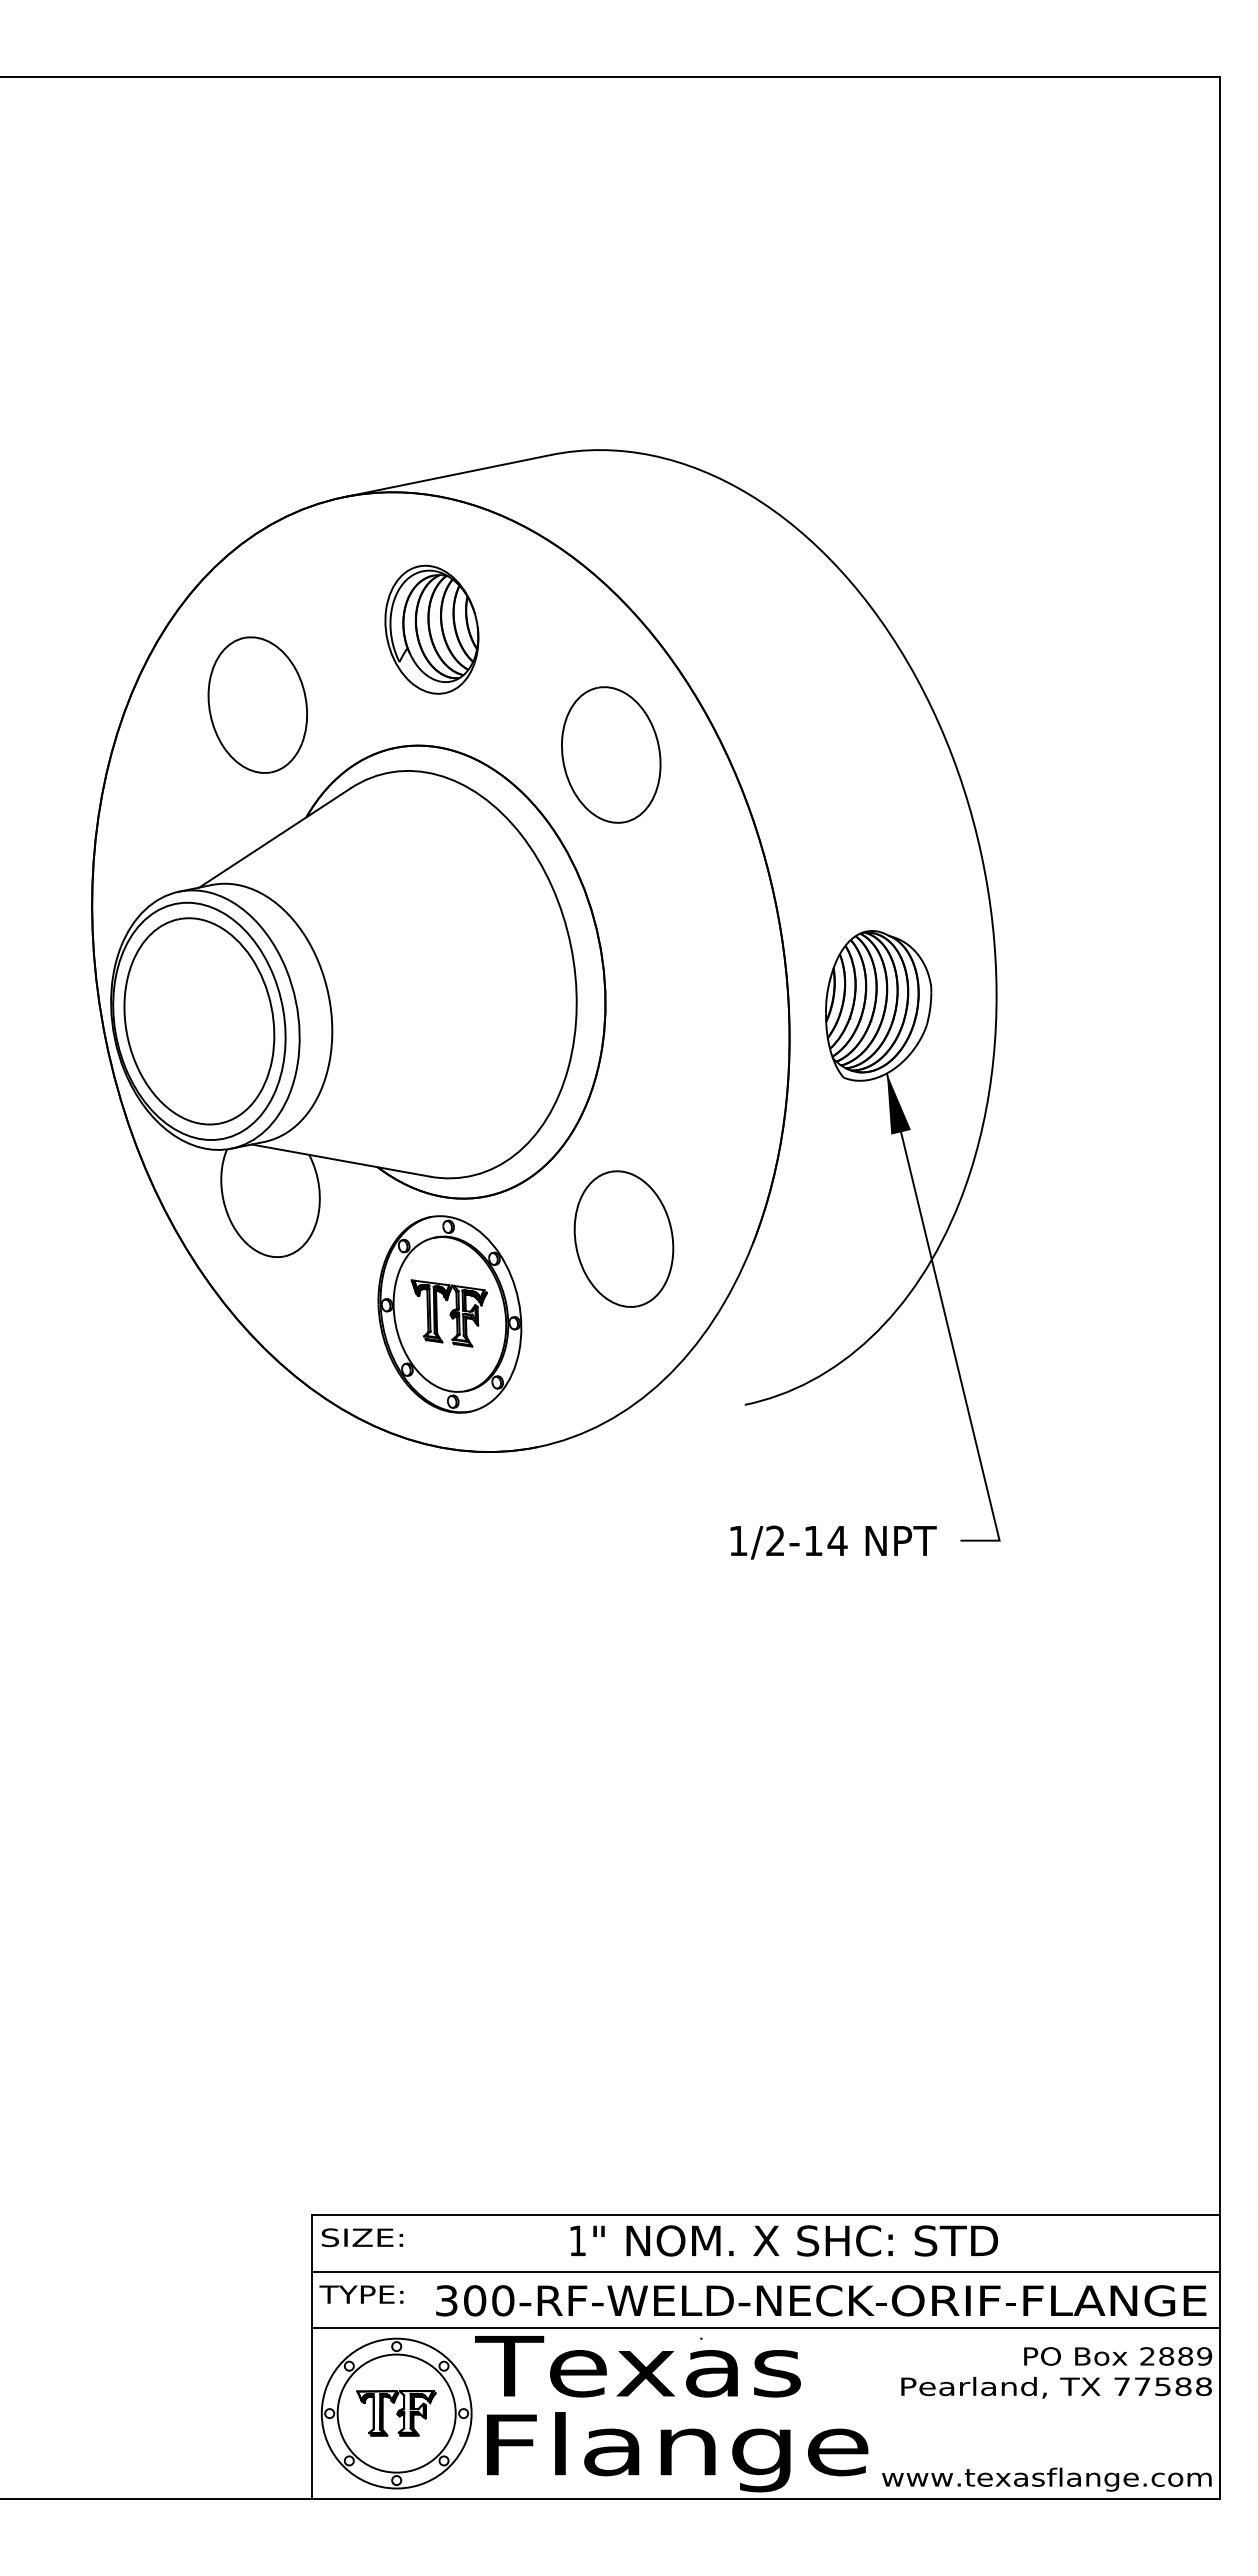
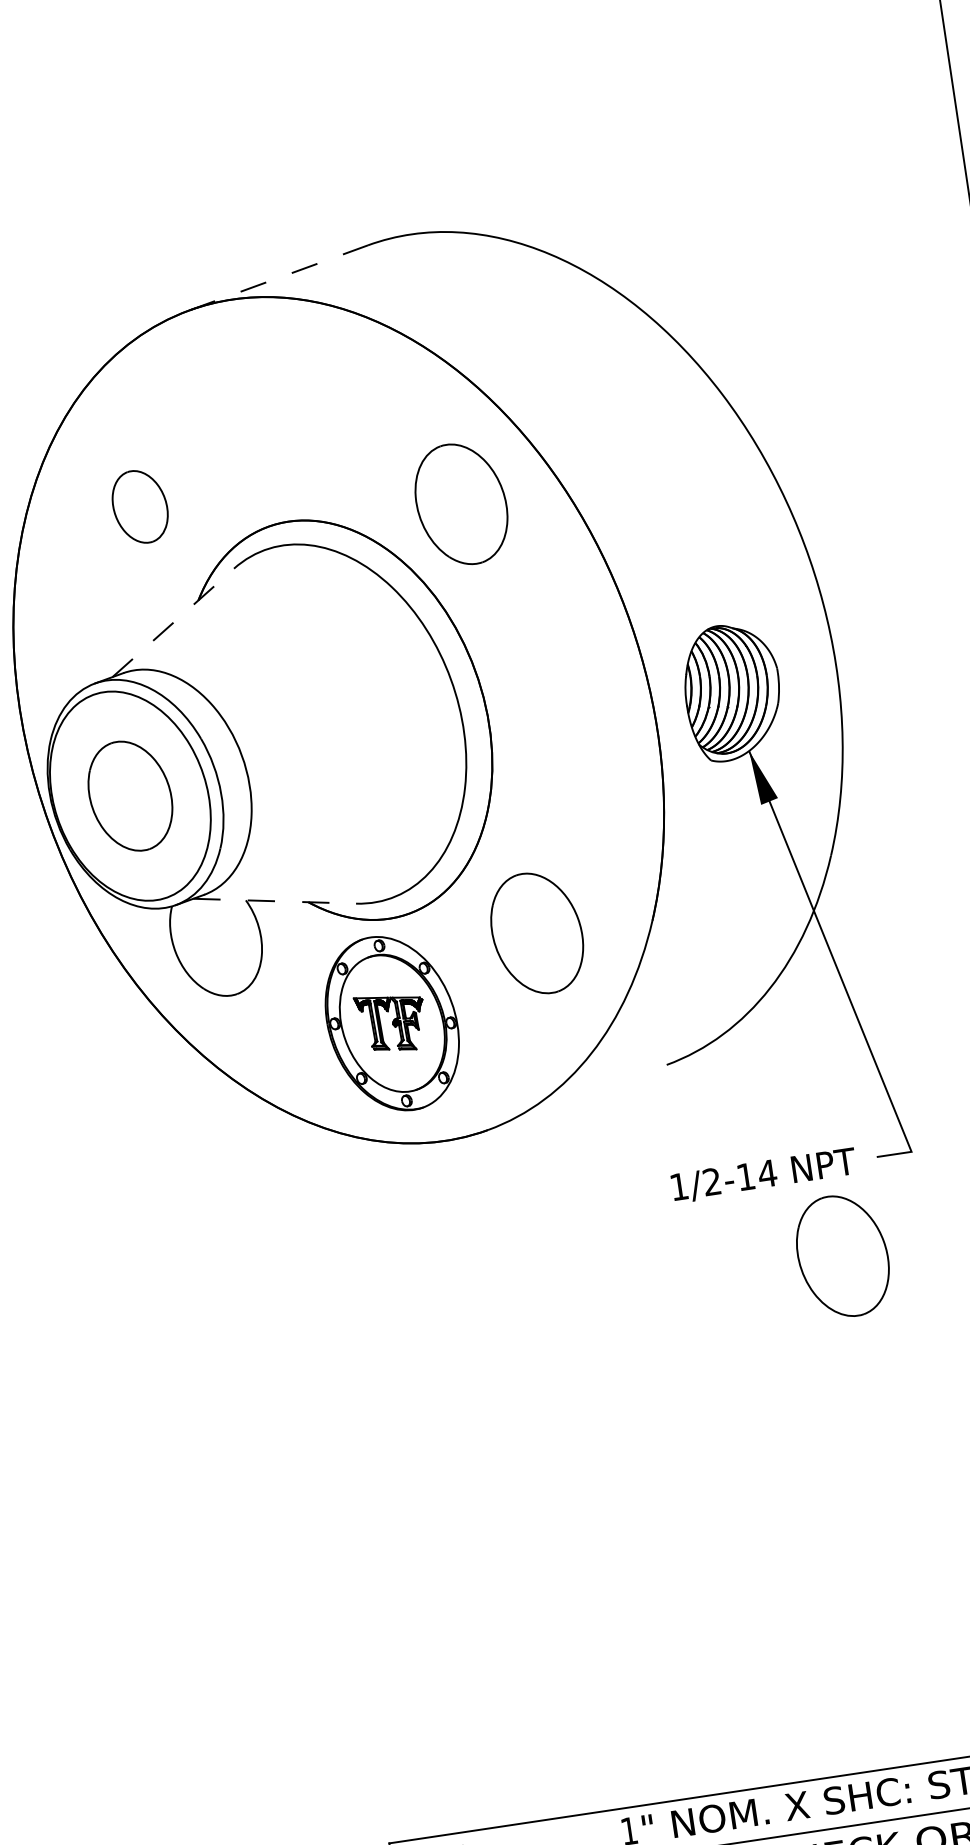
line: (447, 476) -> (278, 278), solid -> dashed
part: (431, 629) -> (284, 416), removed
part: (257, 704) -> (139, 506), size x0.6
line: (275, 837) -> (173, 622), solid -> dashed
part: (199, 1021) -> (130, 796), size x0.6
line: (341, 1160) -> (275, 901), solid -> dashed
part: (906, 1643) -> (842, 1255), added

